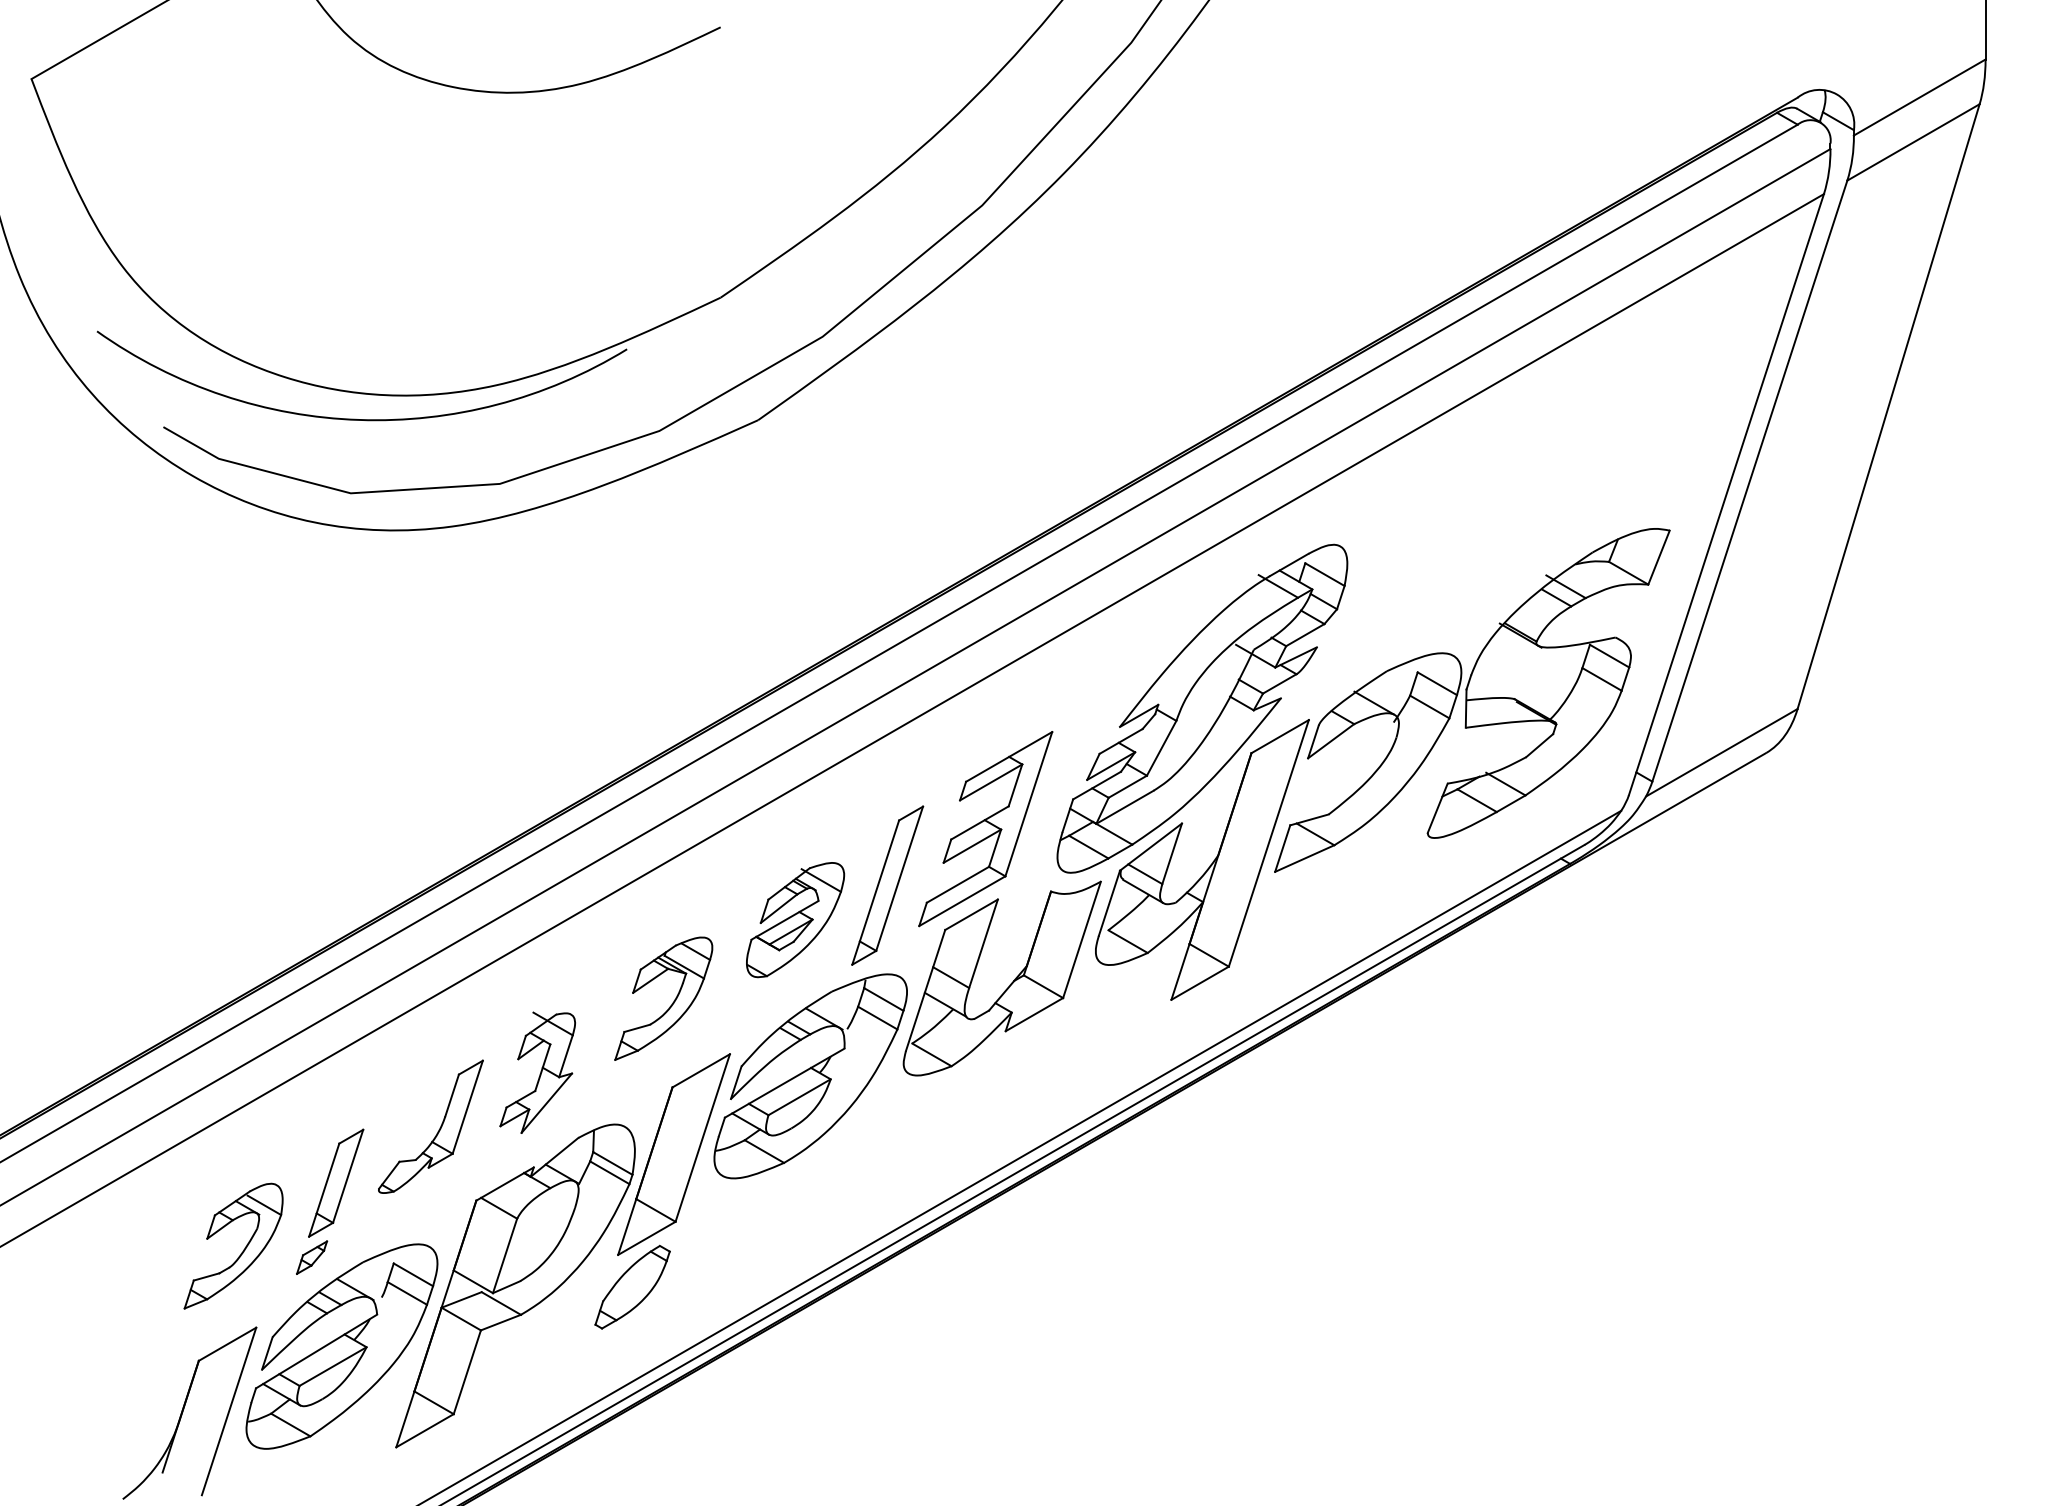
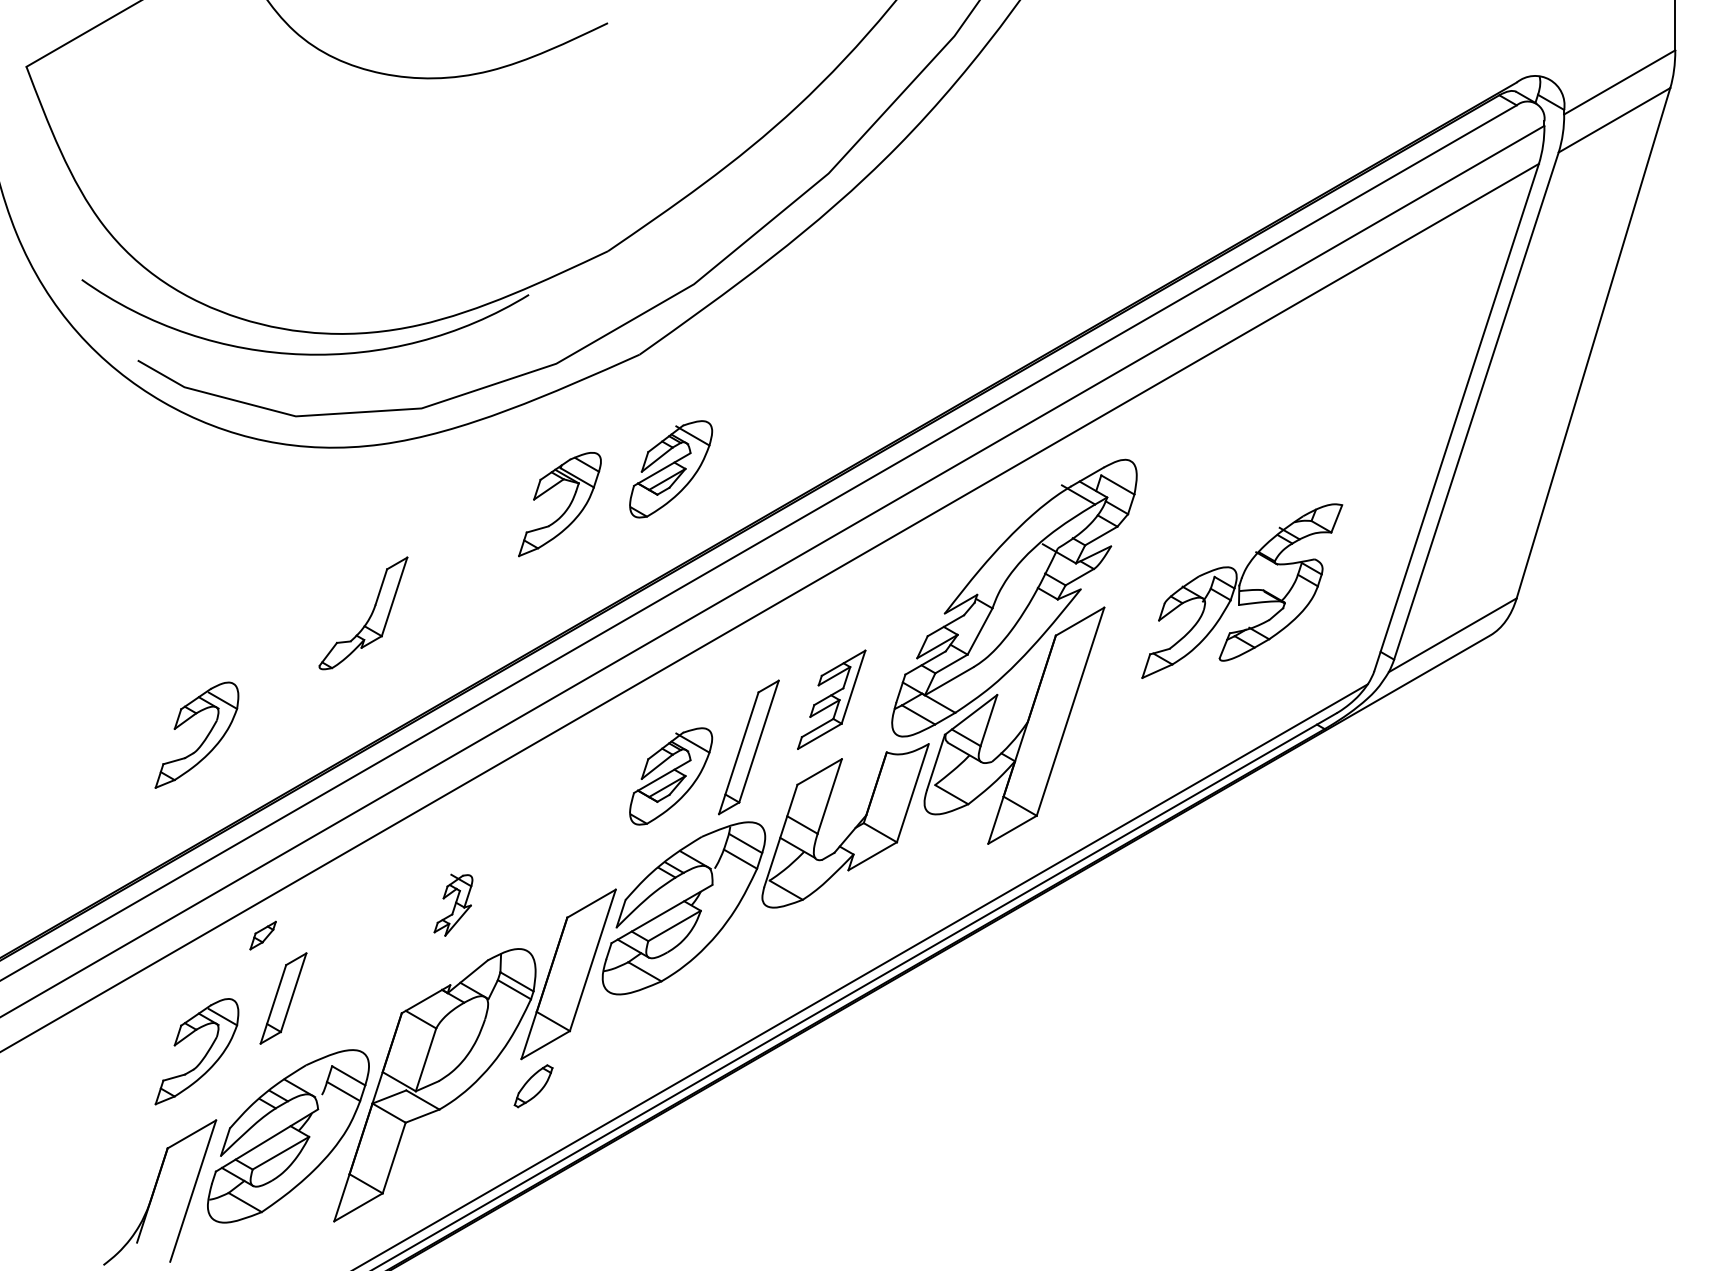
part: (795, 556) -> (671, 469), added
part: (1472, 700) -> (1242, 591), size x0.6
part: (985, 829) -> (831, 700), size x0.6
part: (241, 877) -> (203, 740), added
part: (672, 1002) -> (567, 507), moved
part: (537, 1072) -> (453, 905), size x0.6
part: (438, 1129) -> (369, 615), moved
part: (312, 1257) -> (263, 935), moved
part: (632, 1286) -> (533, 1085), size x0.6

